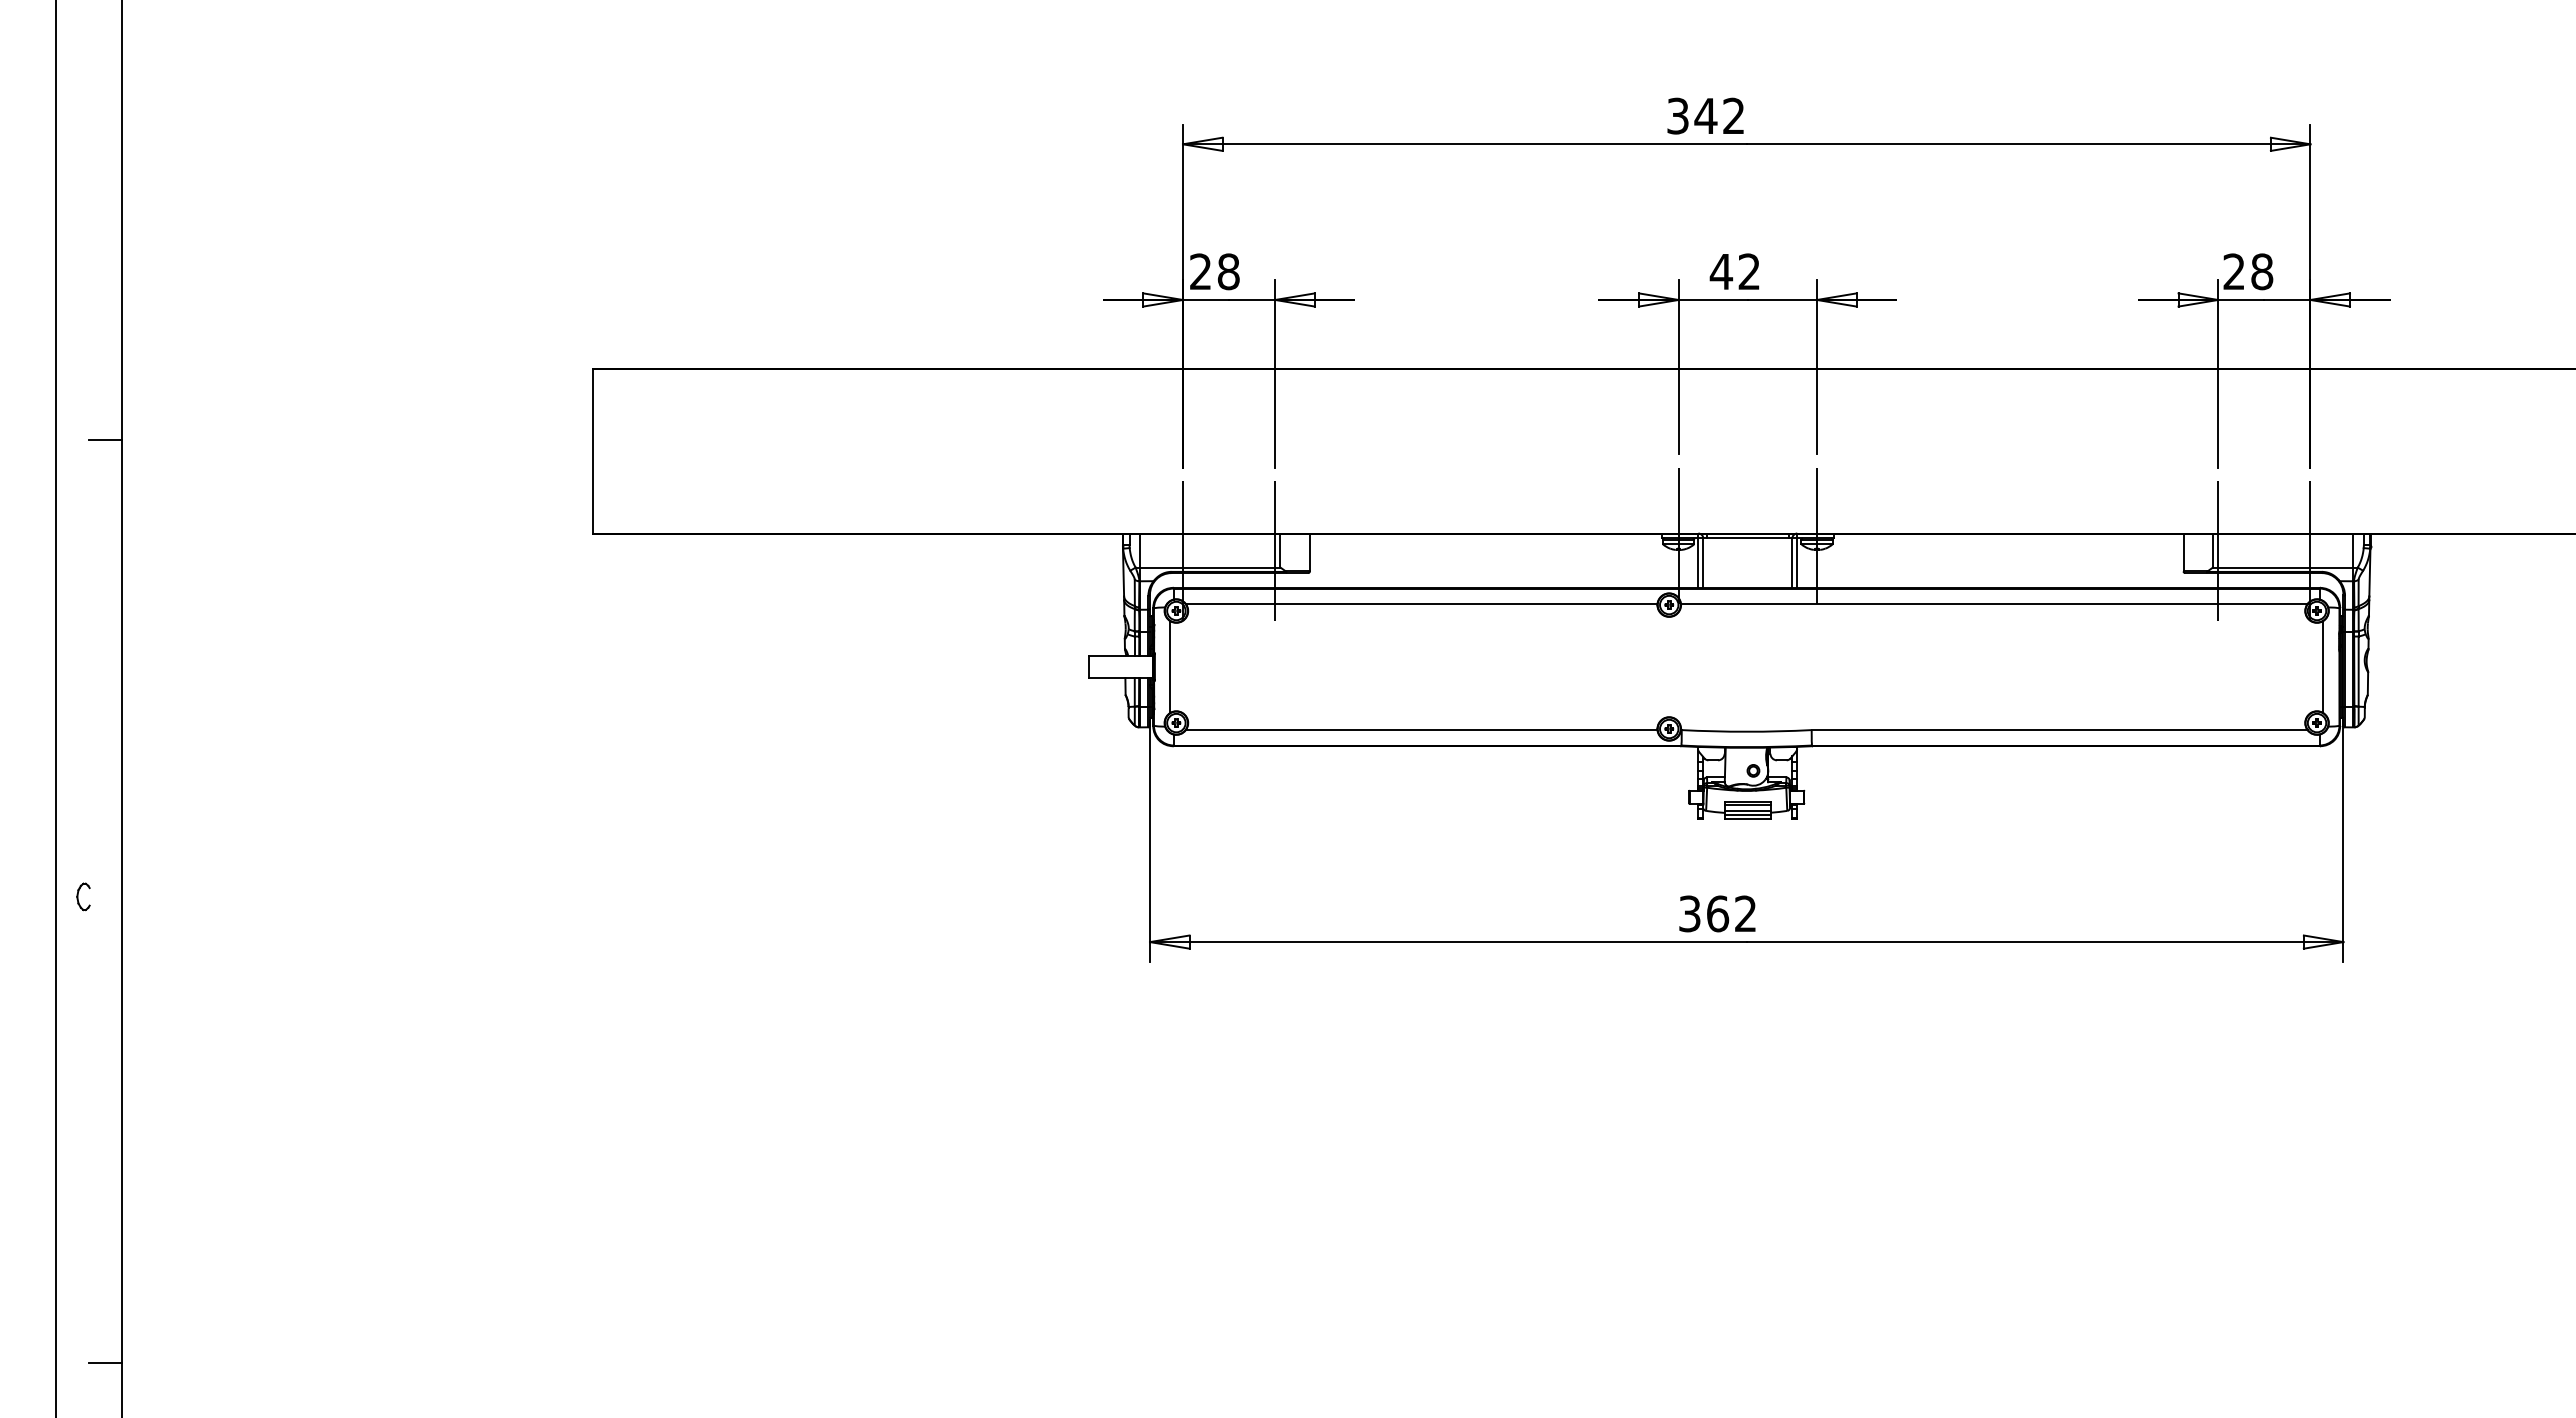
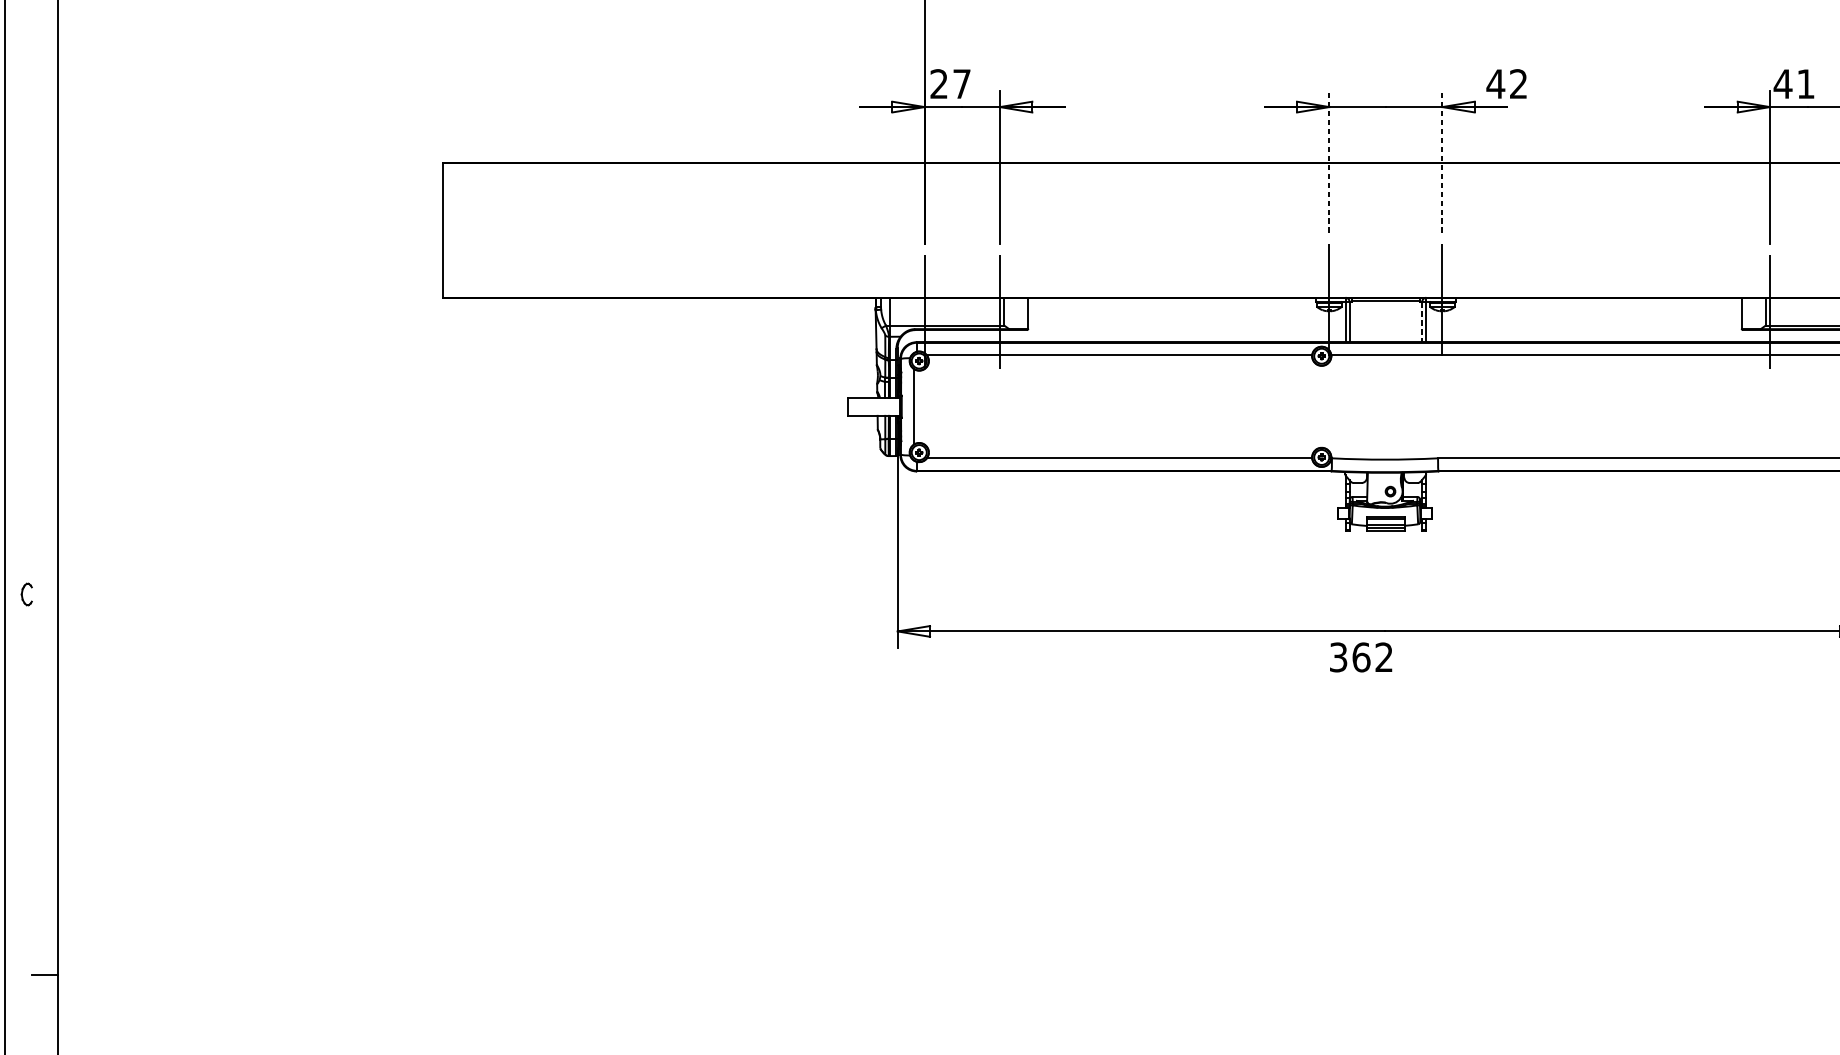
text: (1228, 271) -> (961, 83), 28 -> 27
text: (1734, 271) -> (1506, 83), moved
text: (2247, 271) -> (1793, 83), 28 -> 41
line: (1678, 366) -> (1329, 161), solid -> dashed
line: (1817, 366) -> (1442, 161), solid -> dashed
line: (105, 439) -> (44, 221), removed
line: (1792, 563) -> (1422, 322), solid -> dashed
text: (1717, 913) -> (1361, 657), moved

